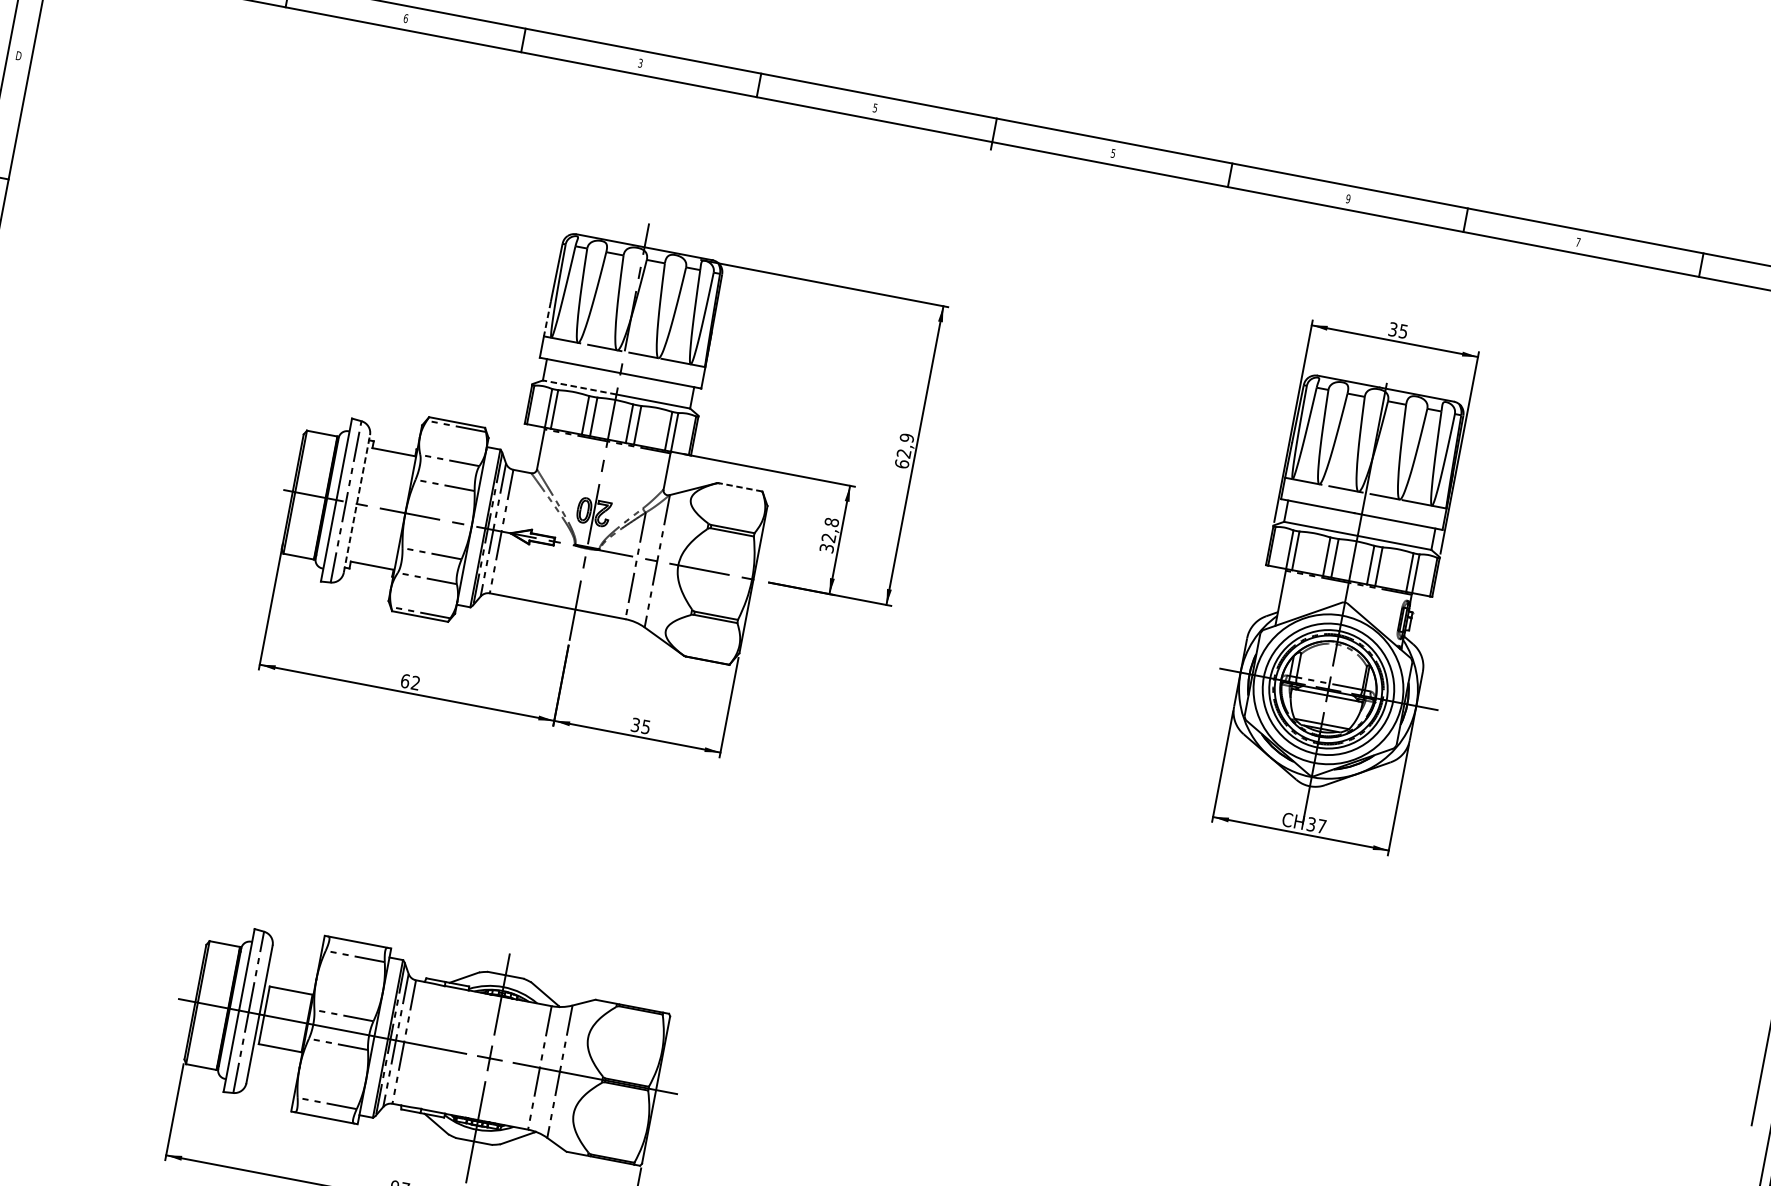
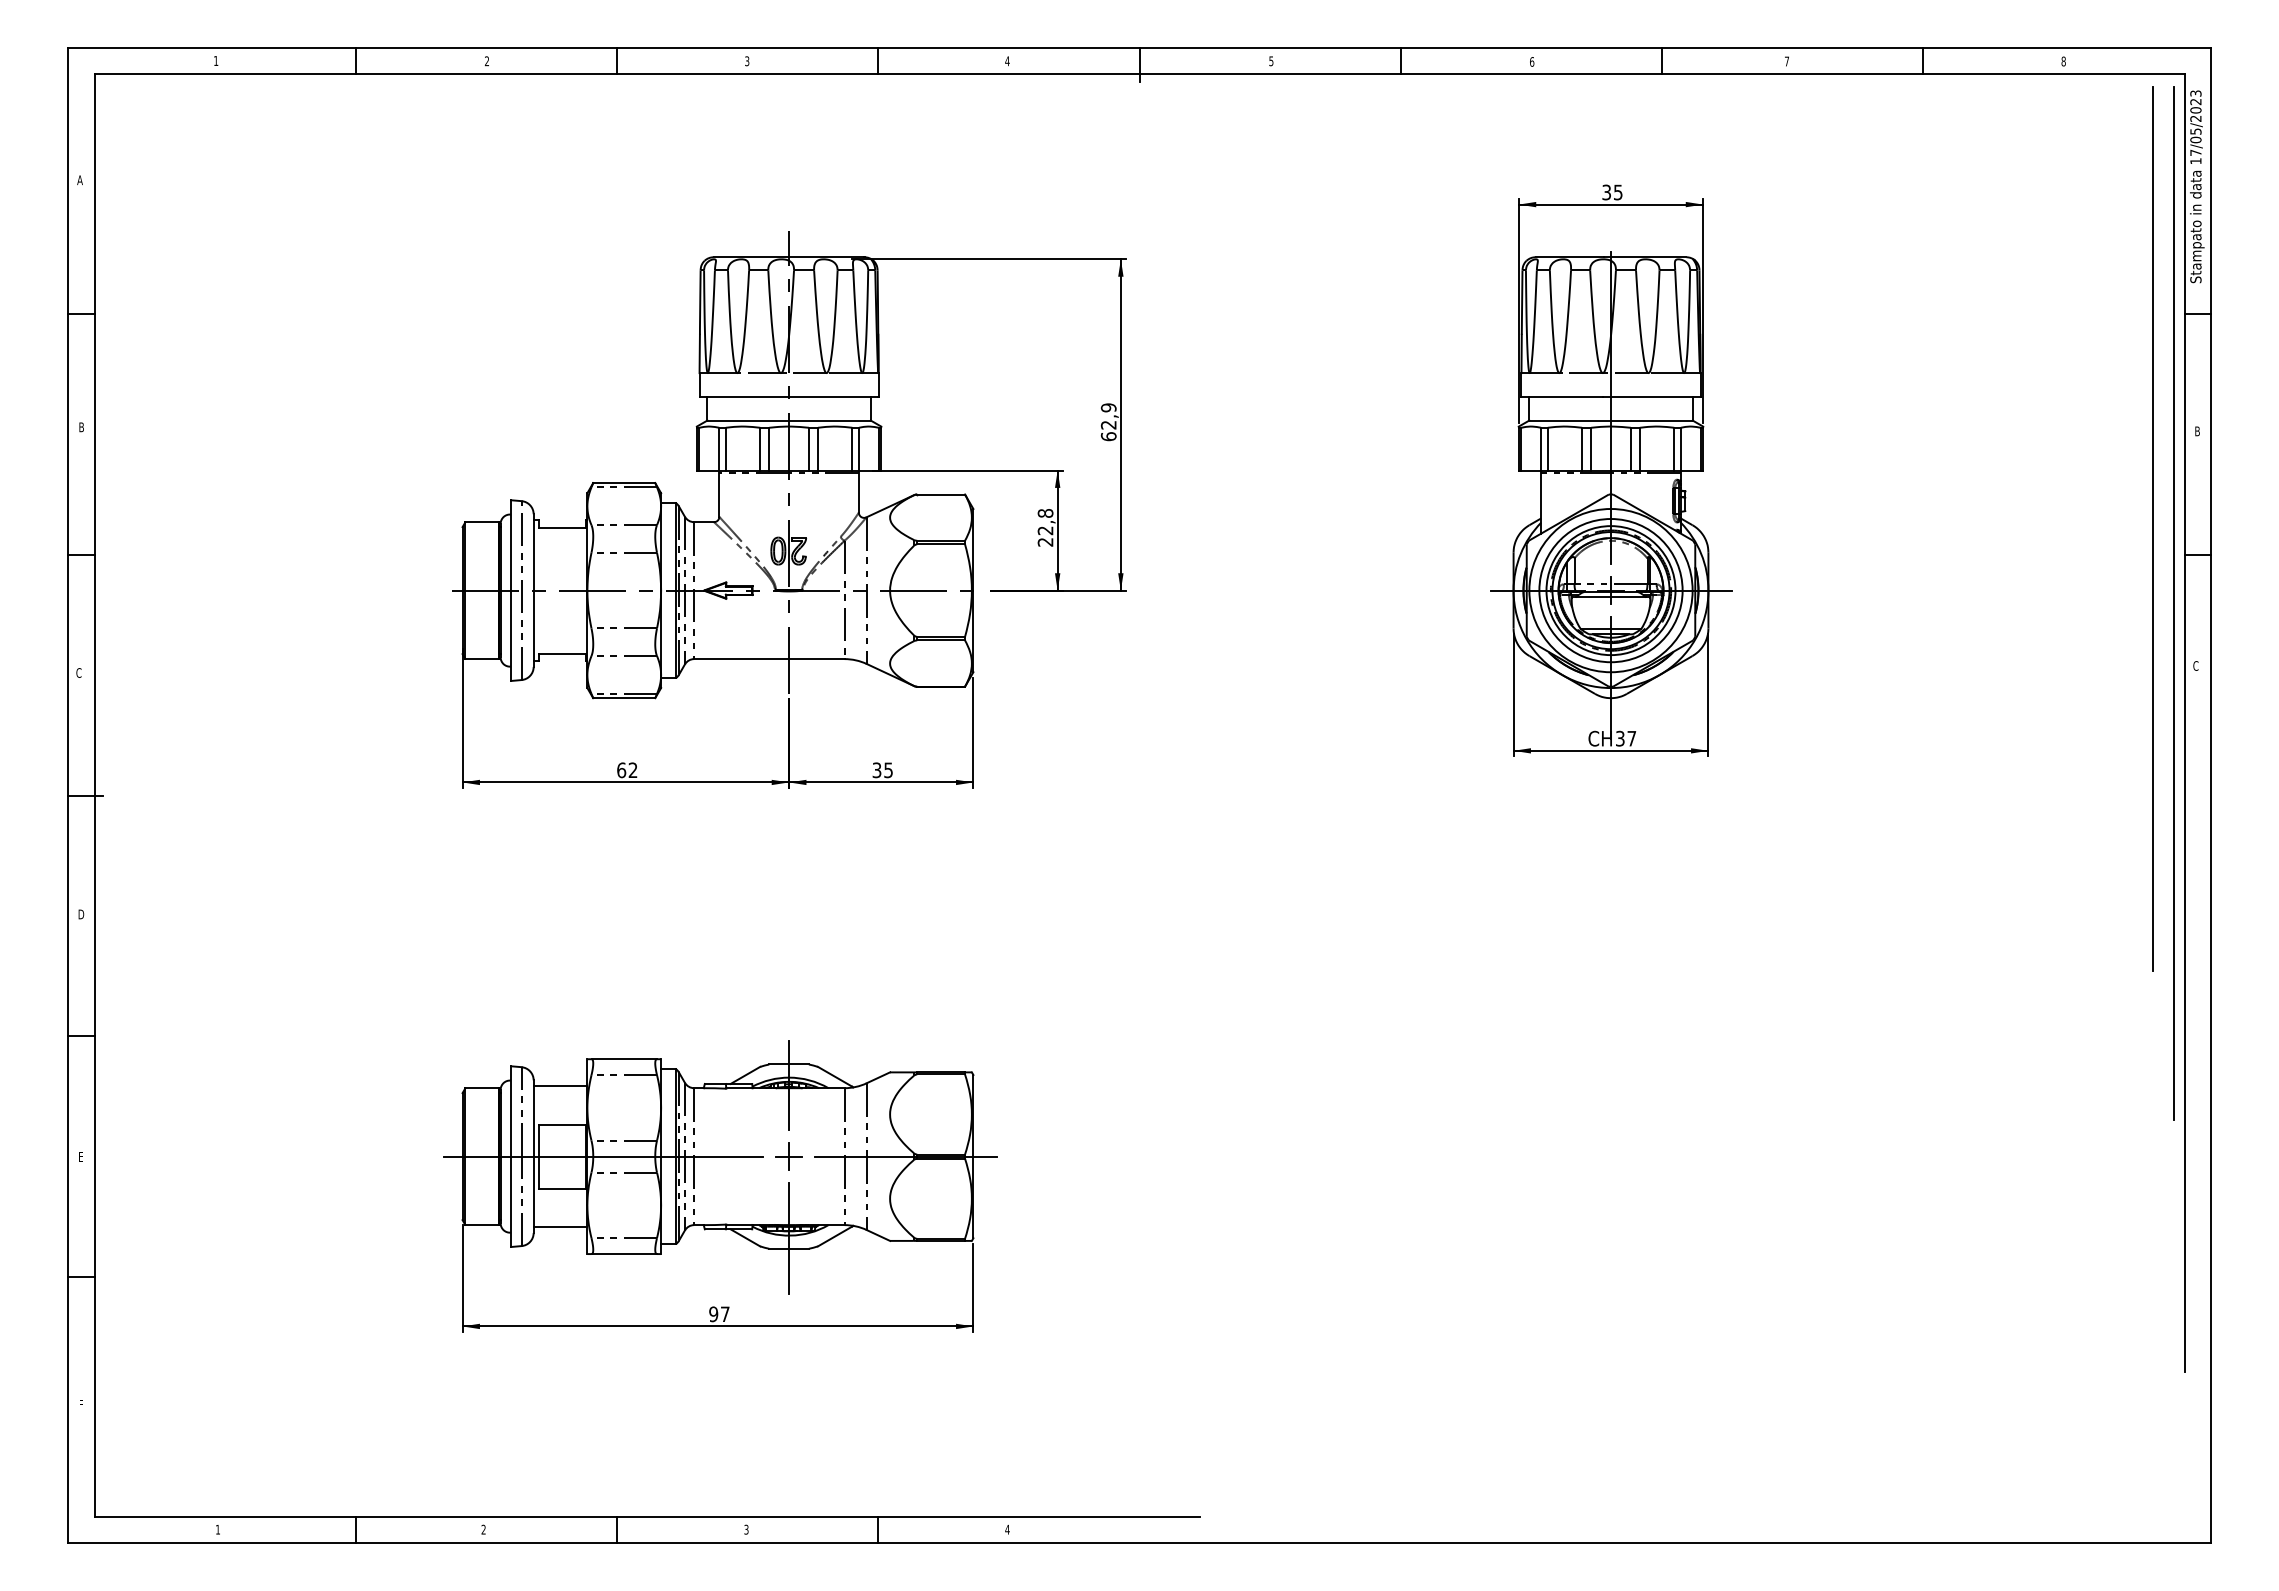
text: (405, 18) -> (486, 61), 6 -> 2
text: (18, 56) -> (80, 180), D -> A
text: (875, 108) -> (1007, 61), 5 -> 4
text: (1347, 198) -> (1531, 61), 9 -> 6
line: (547, 319) -> (699, 354), dashed -> solid
line: (579, 387) -> (748, 420), dashed -> solid
line: (741, 487) -> (941, 494), dashed -> solid
line: (356, 503) -> (533, 590), dashed -> solid
text: (826, 548) -> (1045, 542), 32,8 -> 22,8
line: (295, 955) -> (560, 1086), added
line: (271, 1082) -> (560, 1227), added

